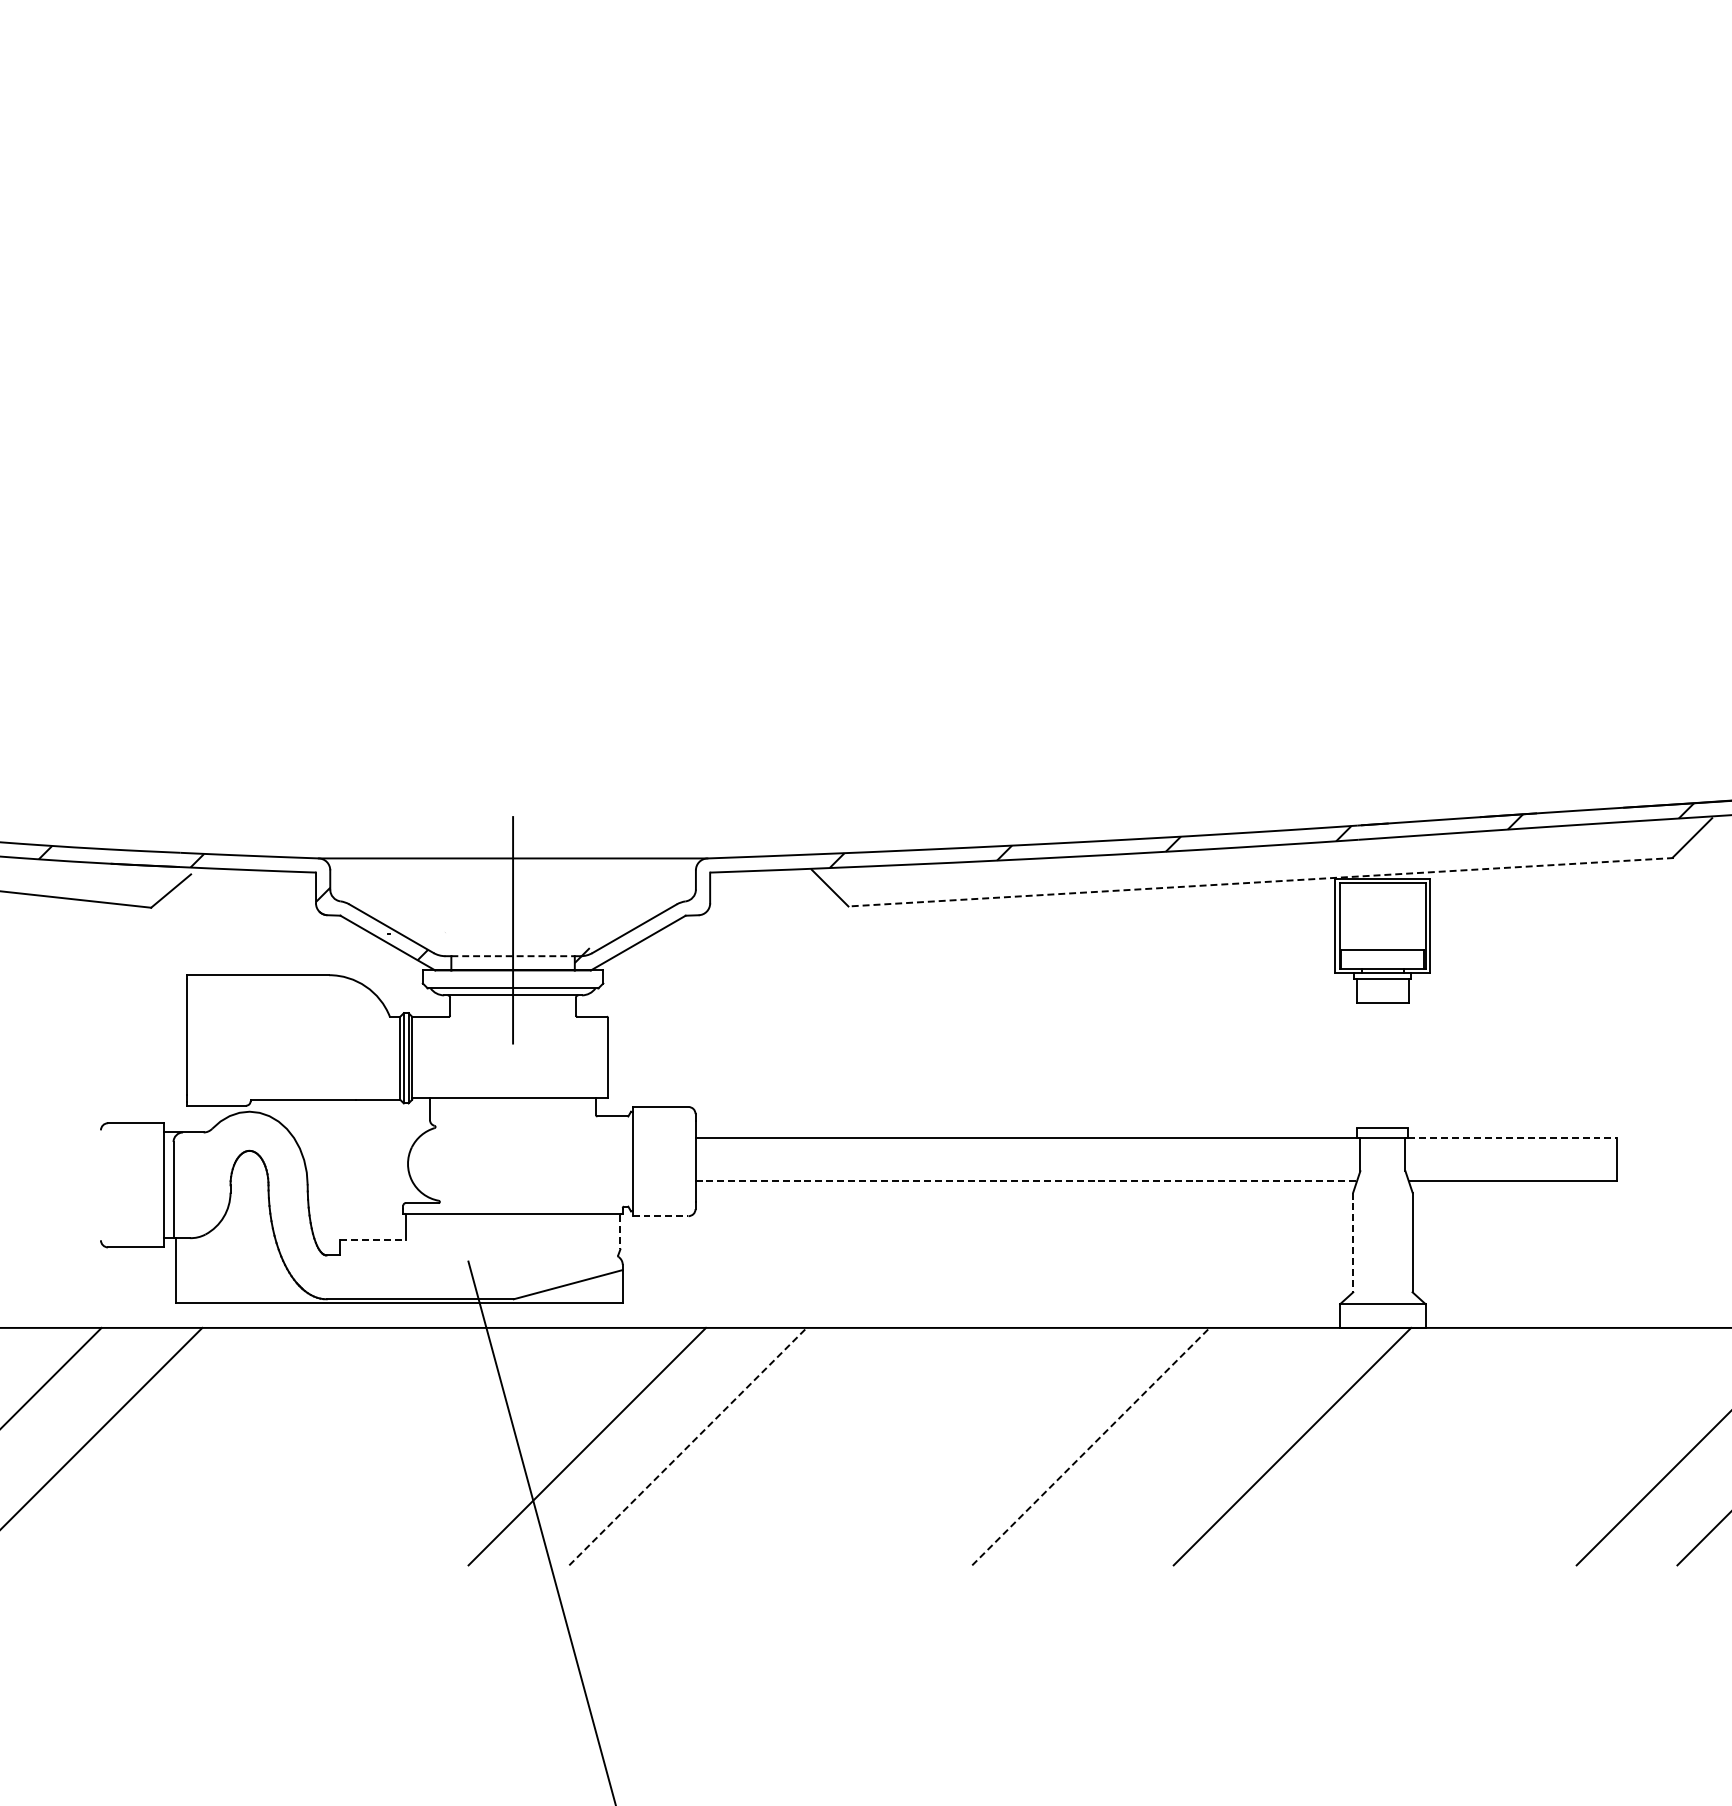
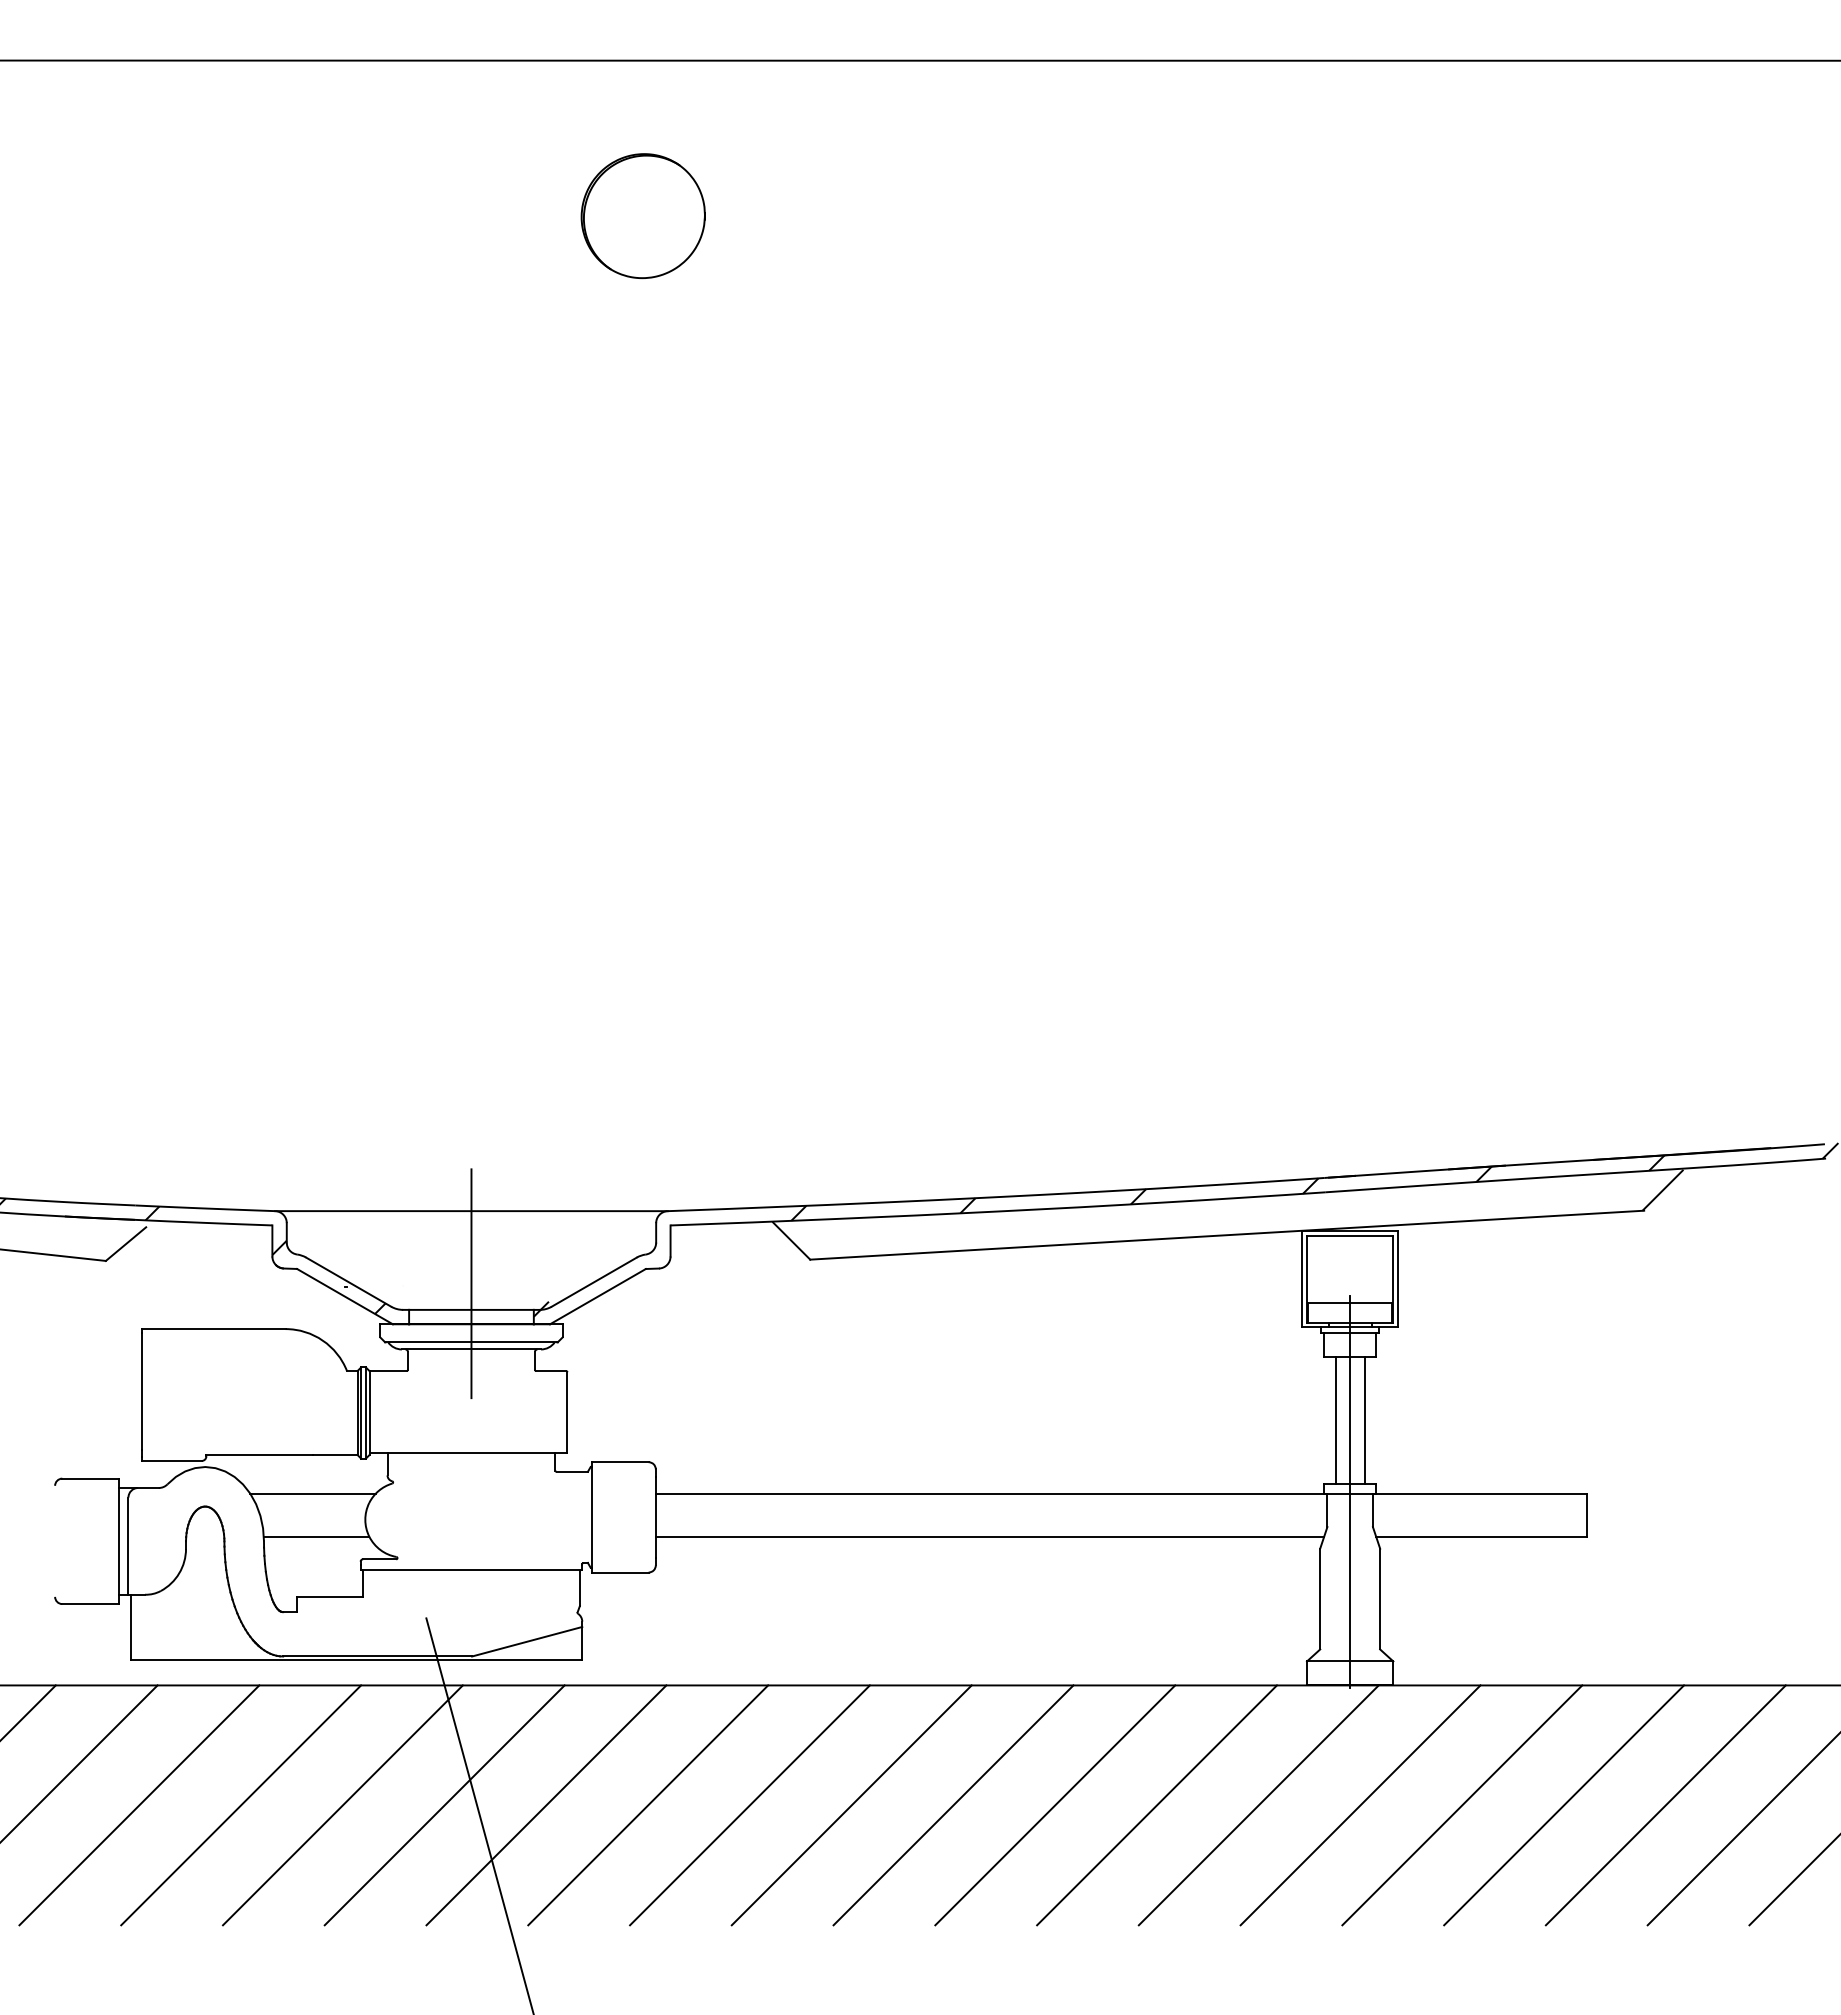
line: (1261, 882) -> (1227, 1235), dashed -> solid
line: (513, 955) -> (471, 1309), dashed -> solid
line: (1368, 1065) -> (1335, 1420), added
line: (1397, 1065) -> (1364, 1420), added
line: (1383, 1136) -> (1350, 1492), added
line: (355, 1137) -> (312, 1493), added
line: (1512, 1137) -> (1481, 1493), dashed -> solid
line: (359, 1180) -> (316, 1536), added
line: (1026, 1180) -> (990, 1536), dashed -> solid
line: (660, 1216) -> (620, 1572), dashed -> solid
line: (620, 1232) -> (579, 1589), dashed -> solid
line: (373, 1239) -> (330, 1596), dashed -> solid
line: (1353, 1242) -> (1320, 1599), dashed -> solid
line: (184, 1446) -> (139, 1805), added
line: (285, 1446) -> (241, 1805), added
line: (385, 1446) -> (342, 1805), added
line: (486, 1446) -> (444, 1805), added
line: (688, 1446) -> (648, 1805), dashed -> solid
line: (788, 1446) -> (749, 1805), added
line: (889, 1446) -> (851, 1805), added
line: (990, 1446) -> (953, 1805), added
line: (1091, 1446) -> (1055, 1805), dashed -> solid
line: (1191, 1446) -> (1156, 1805), added
line: (1393, 1446) -> (1360, 1805), added
line: (1494, 1446) -> (1462, 1805), added
line: (1595, 1446) -> (1564, 1805), added

